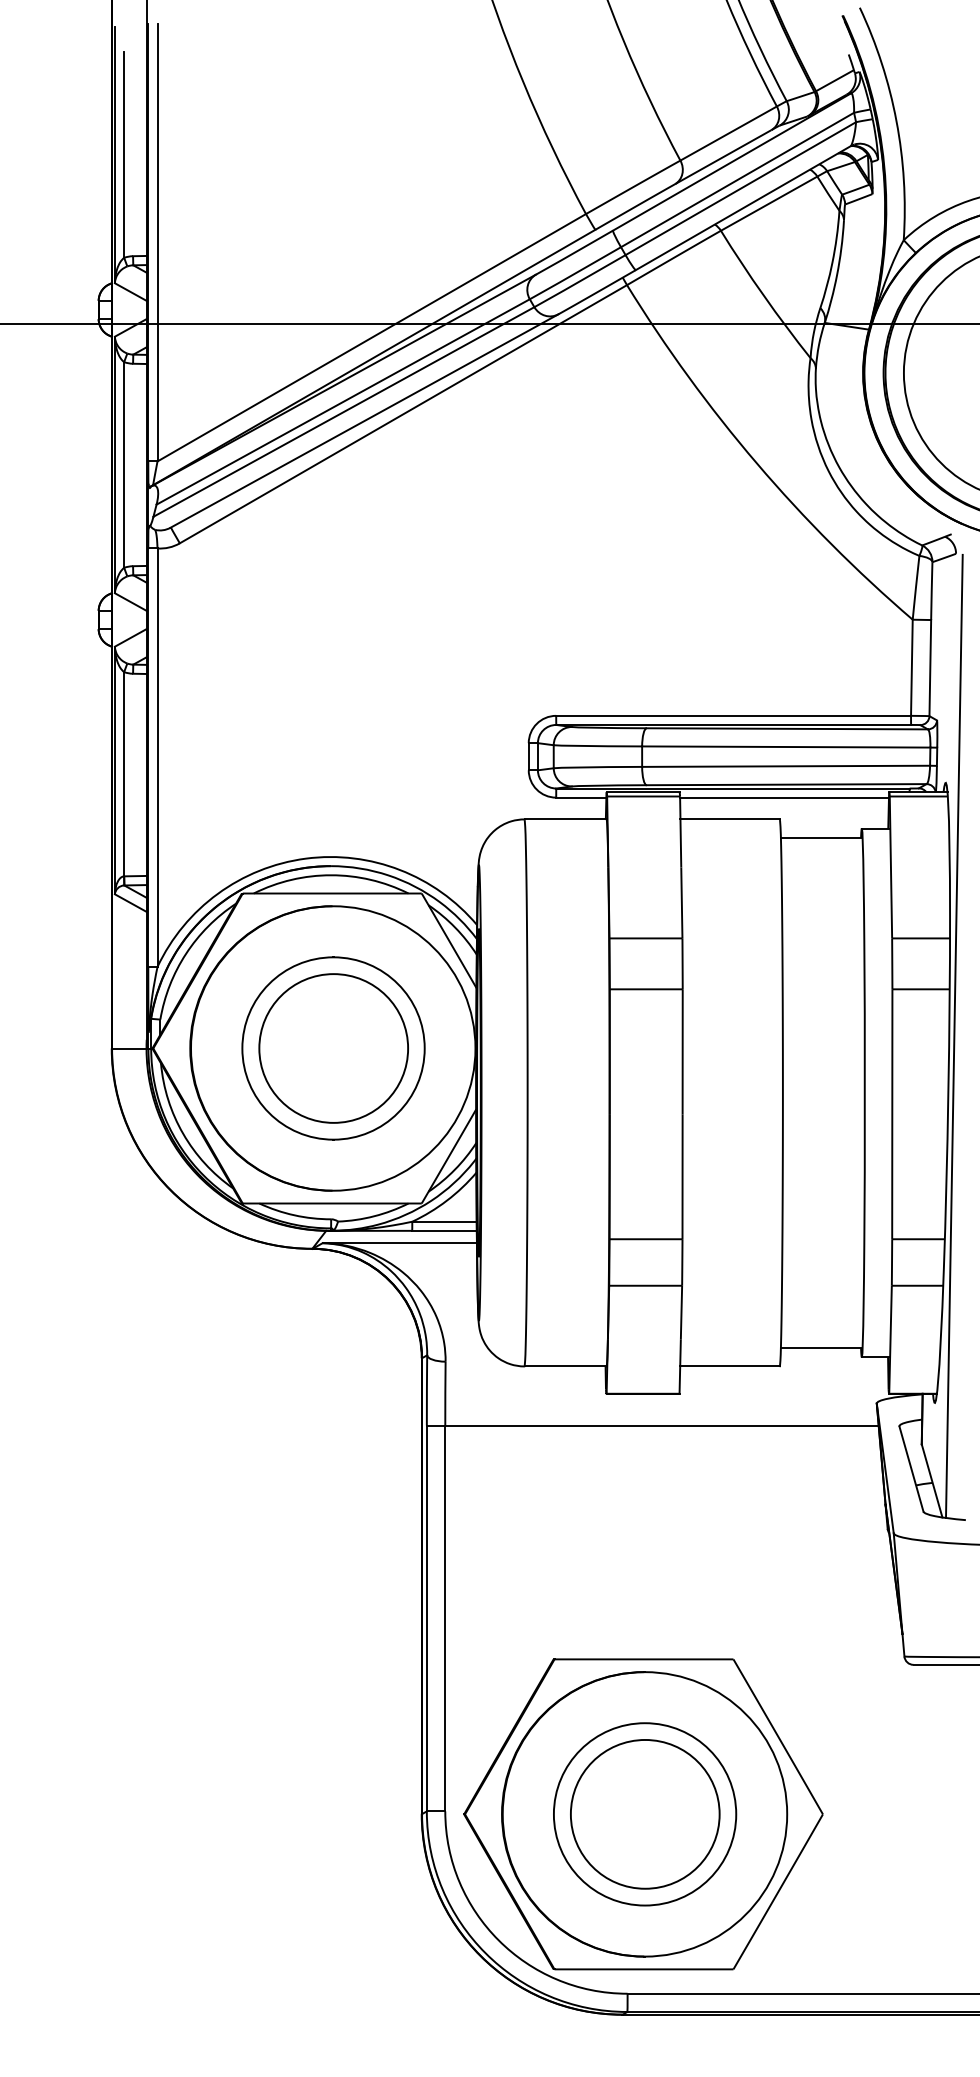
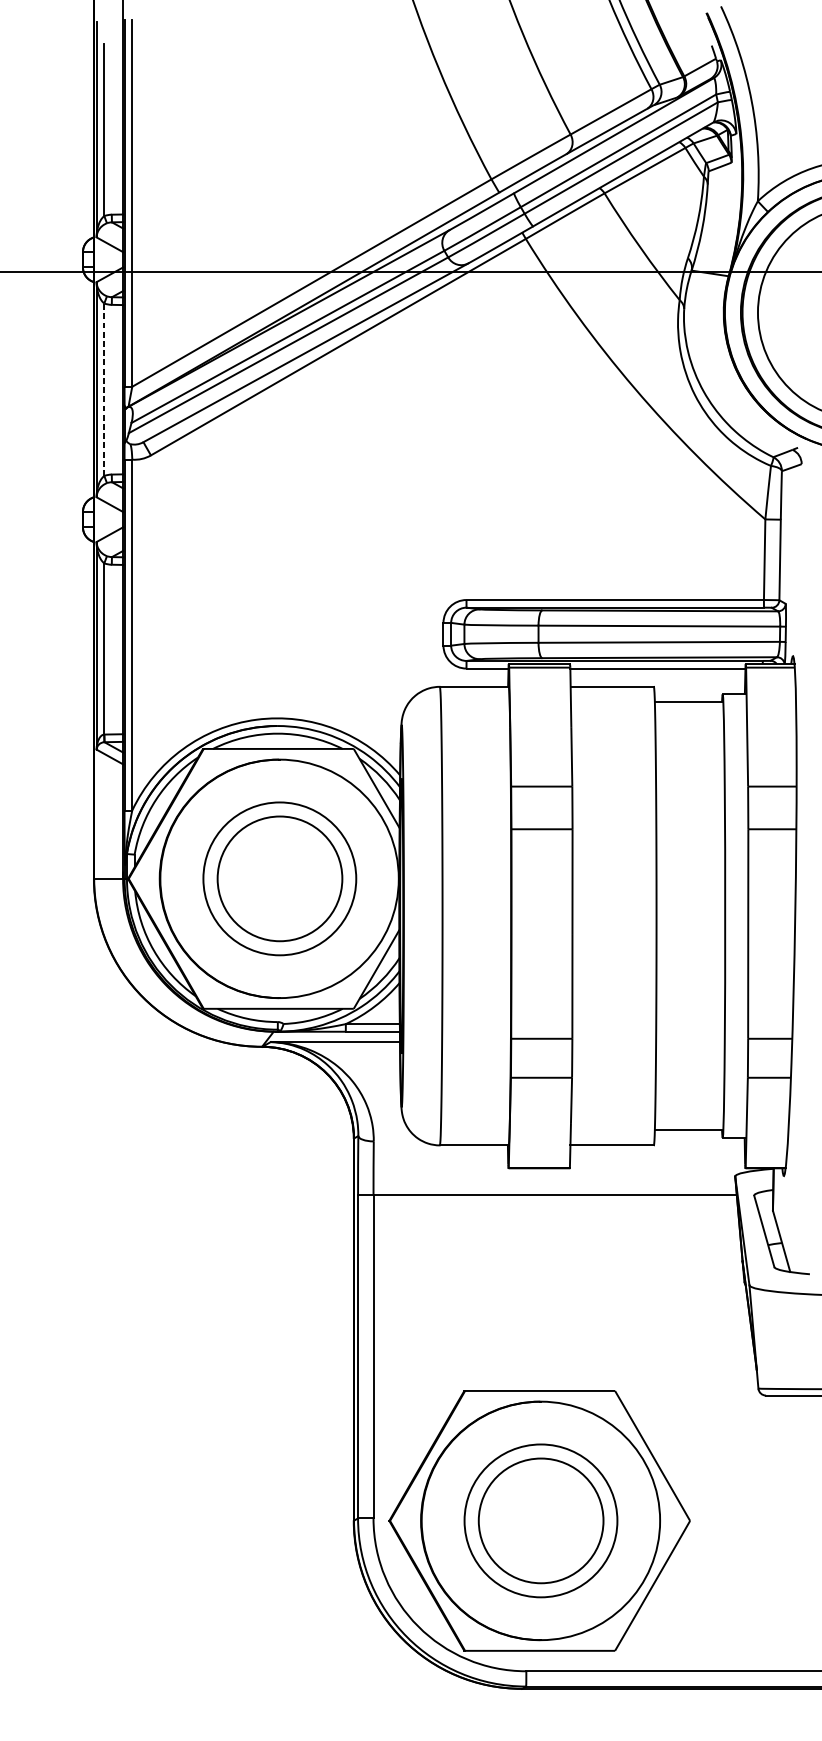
line: (124, 464) -> (104, 389), solid -> dashed
line: (953, 1036) -> (799, 868), removed

